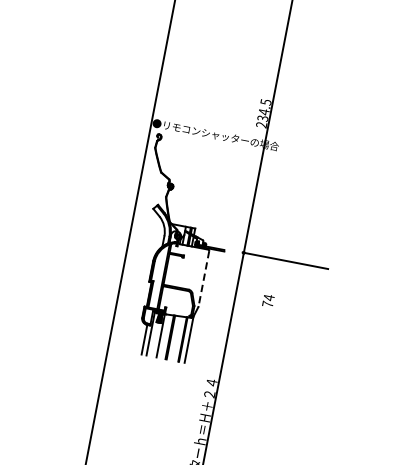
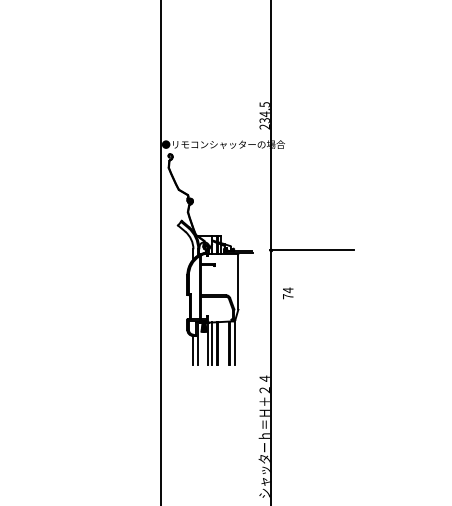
line: (203, 279) -> (238, 282), dashed -> solid
text: (268, 301) -> (288, 293), moved
line: (165, 336) -> (212, 343), added

